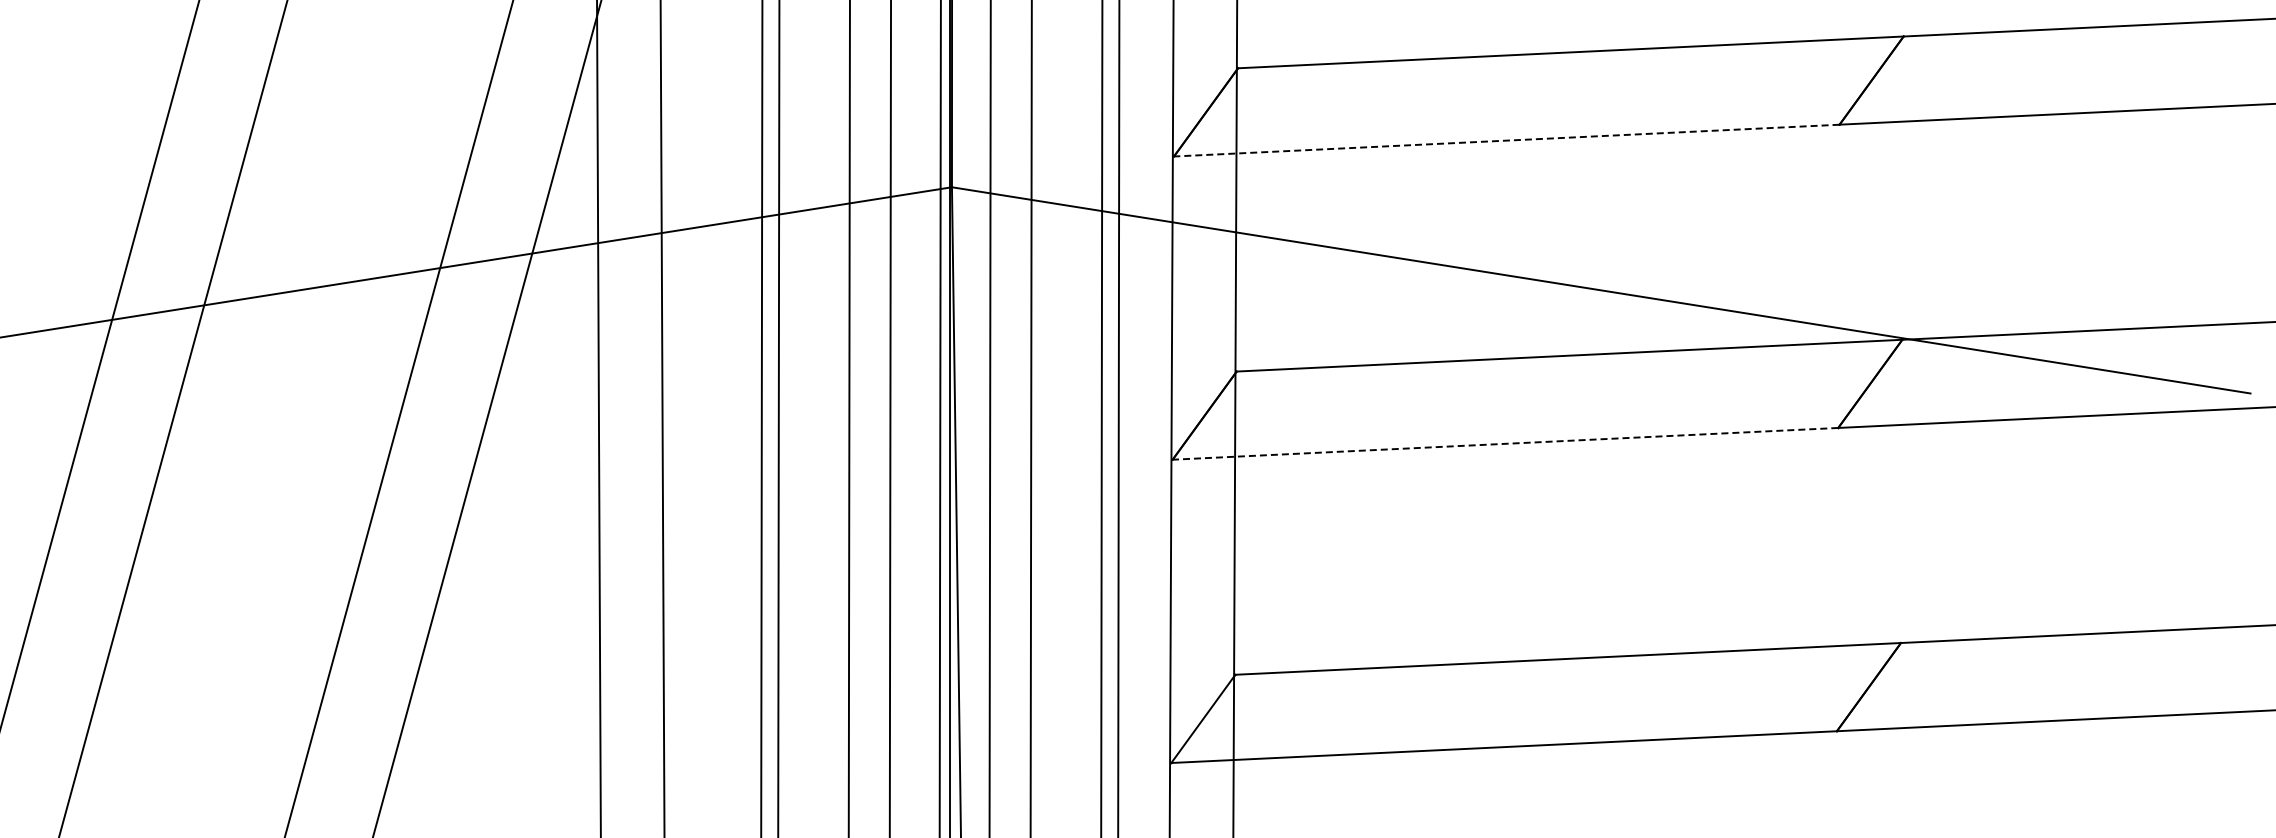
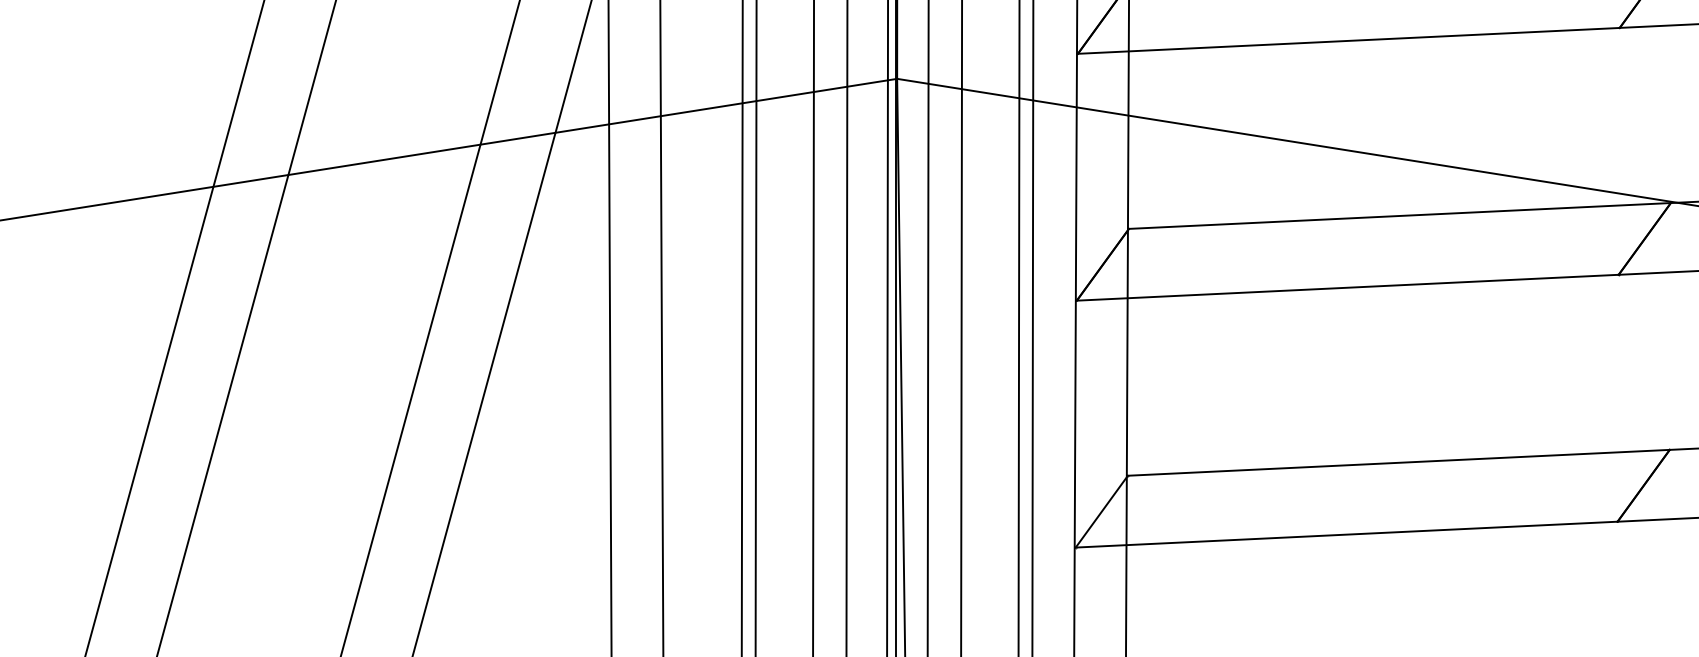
line: (1506, 140) -> (1348, 40), dashed -> solid
line: (1504, 443) -> (1346, 287), dashed -> solid

